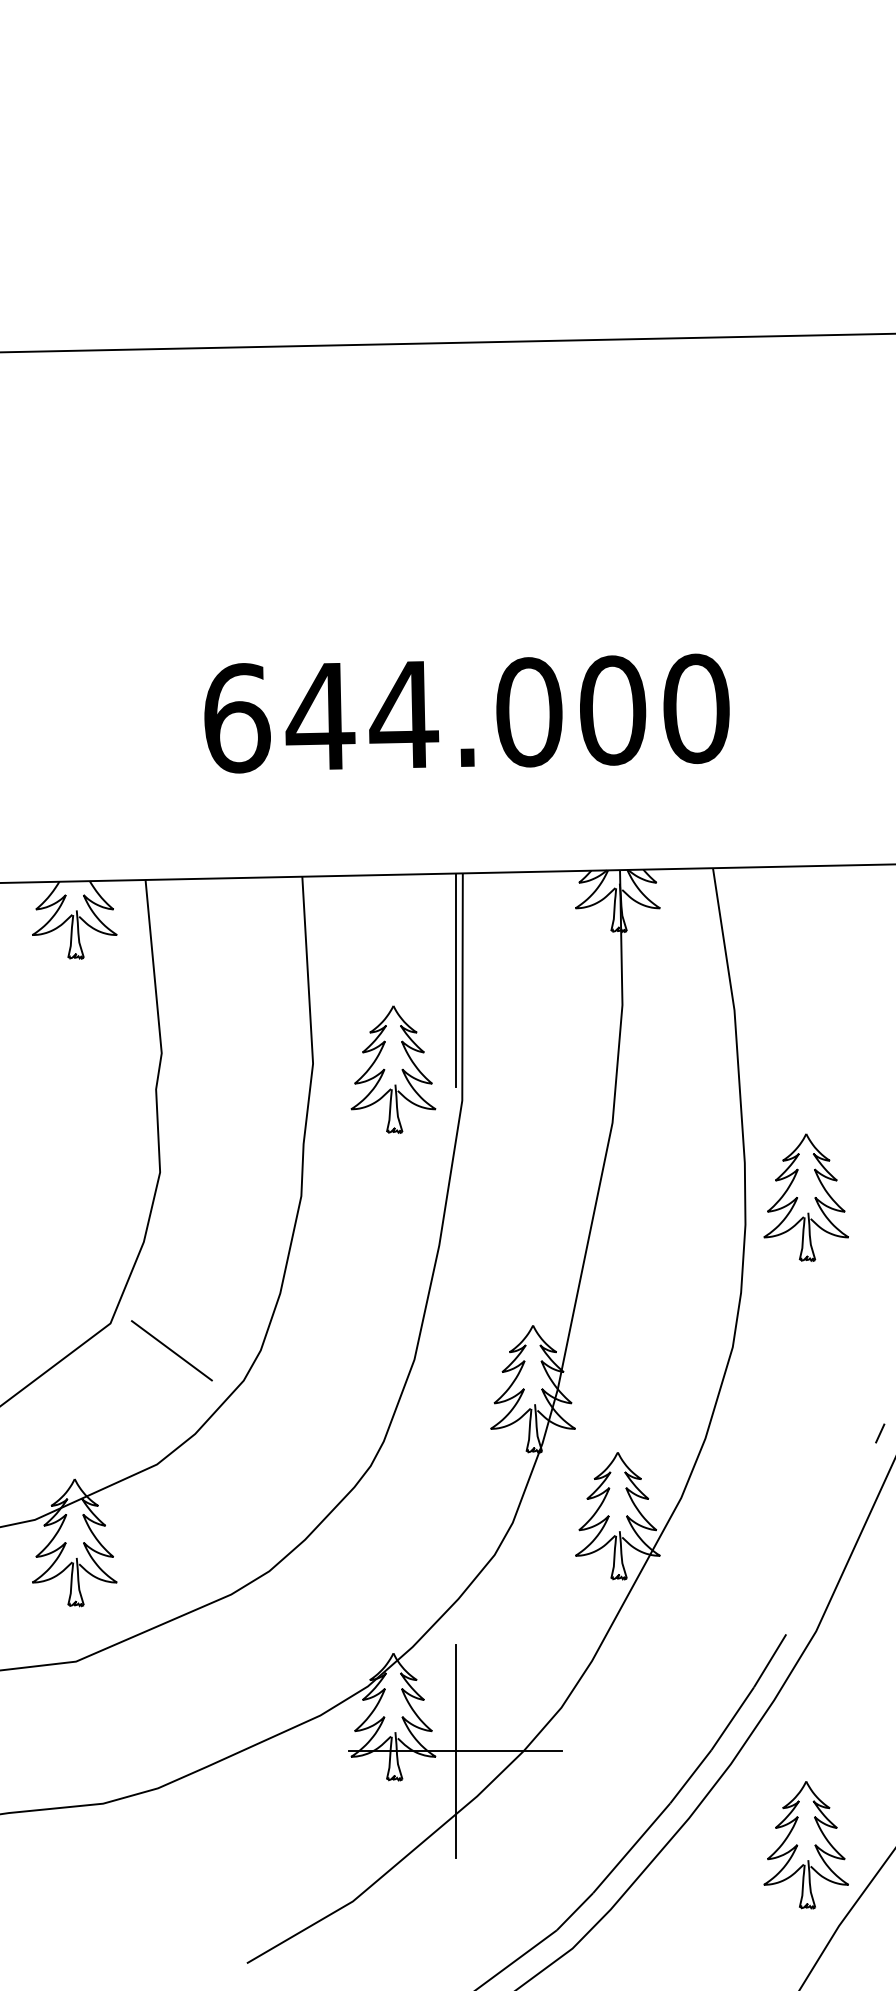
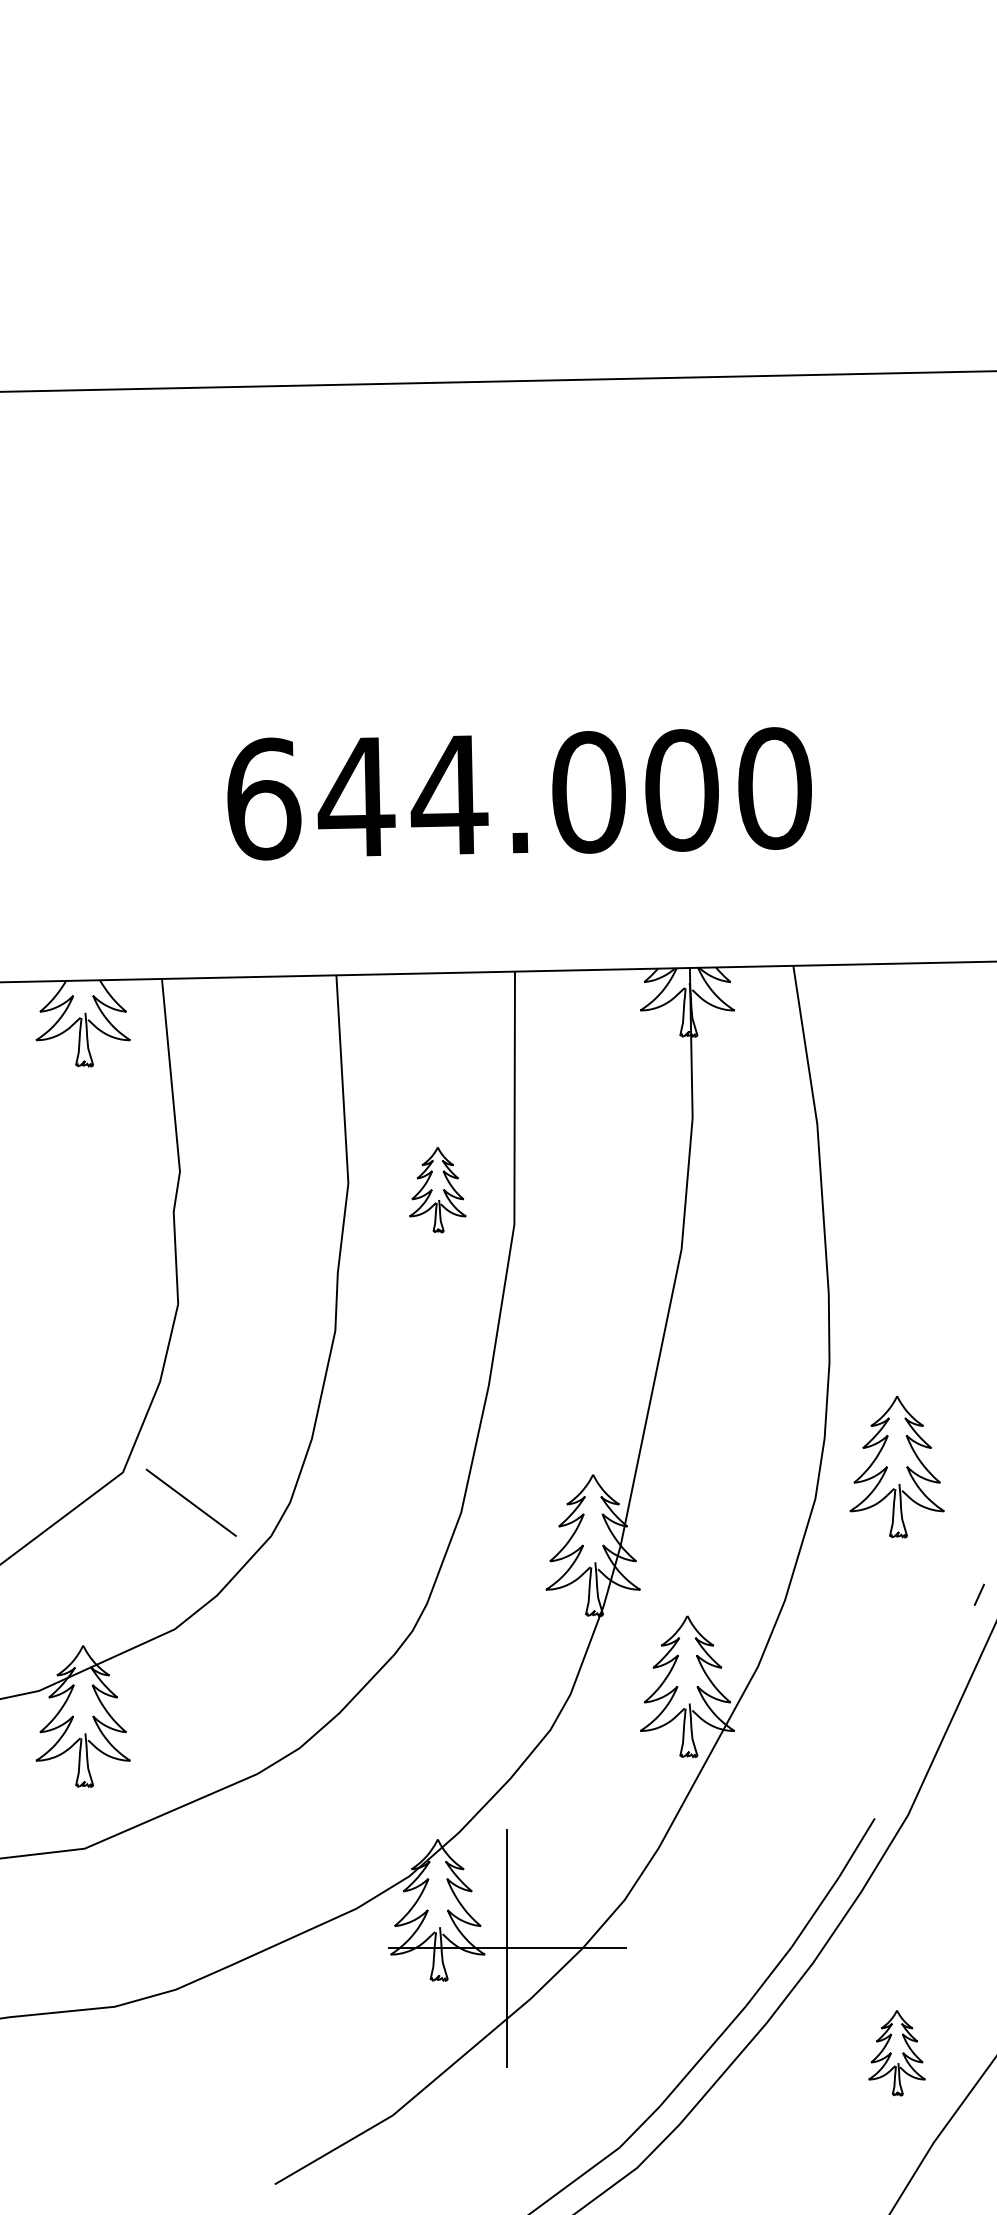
line: (455, 979) -> (506, 1089), removed
part: (393, 1069) -> (437, 1189), size x0.6
part: (805, 1197) -> (896, 1466), moved
part: (805, 1845) -> (896, 2053), size x0.6

